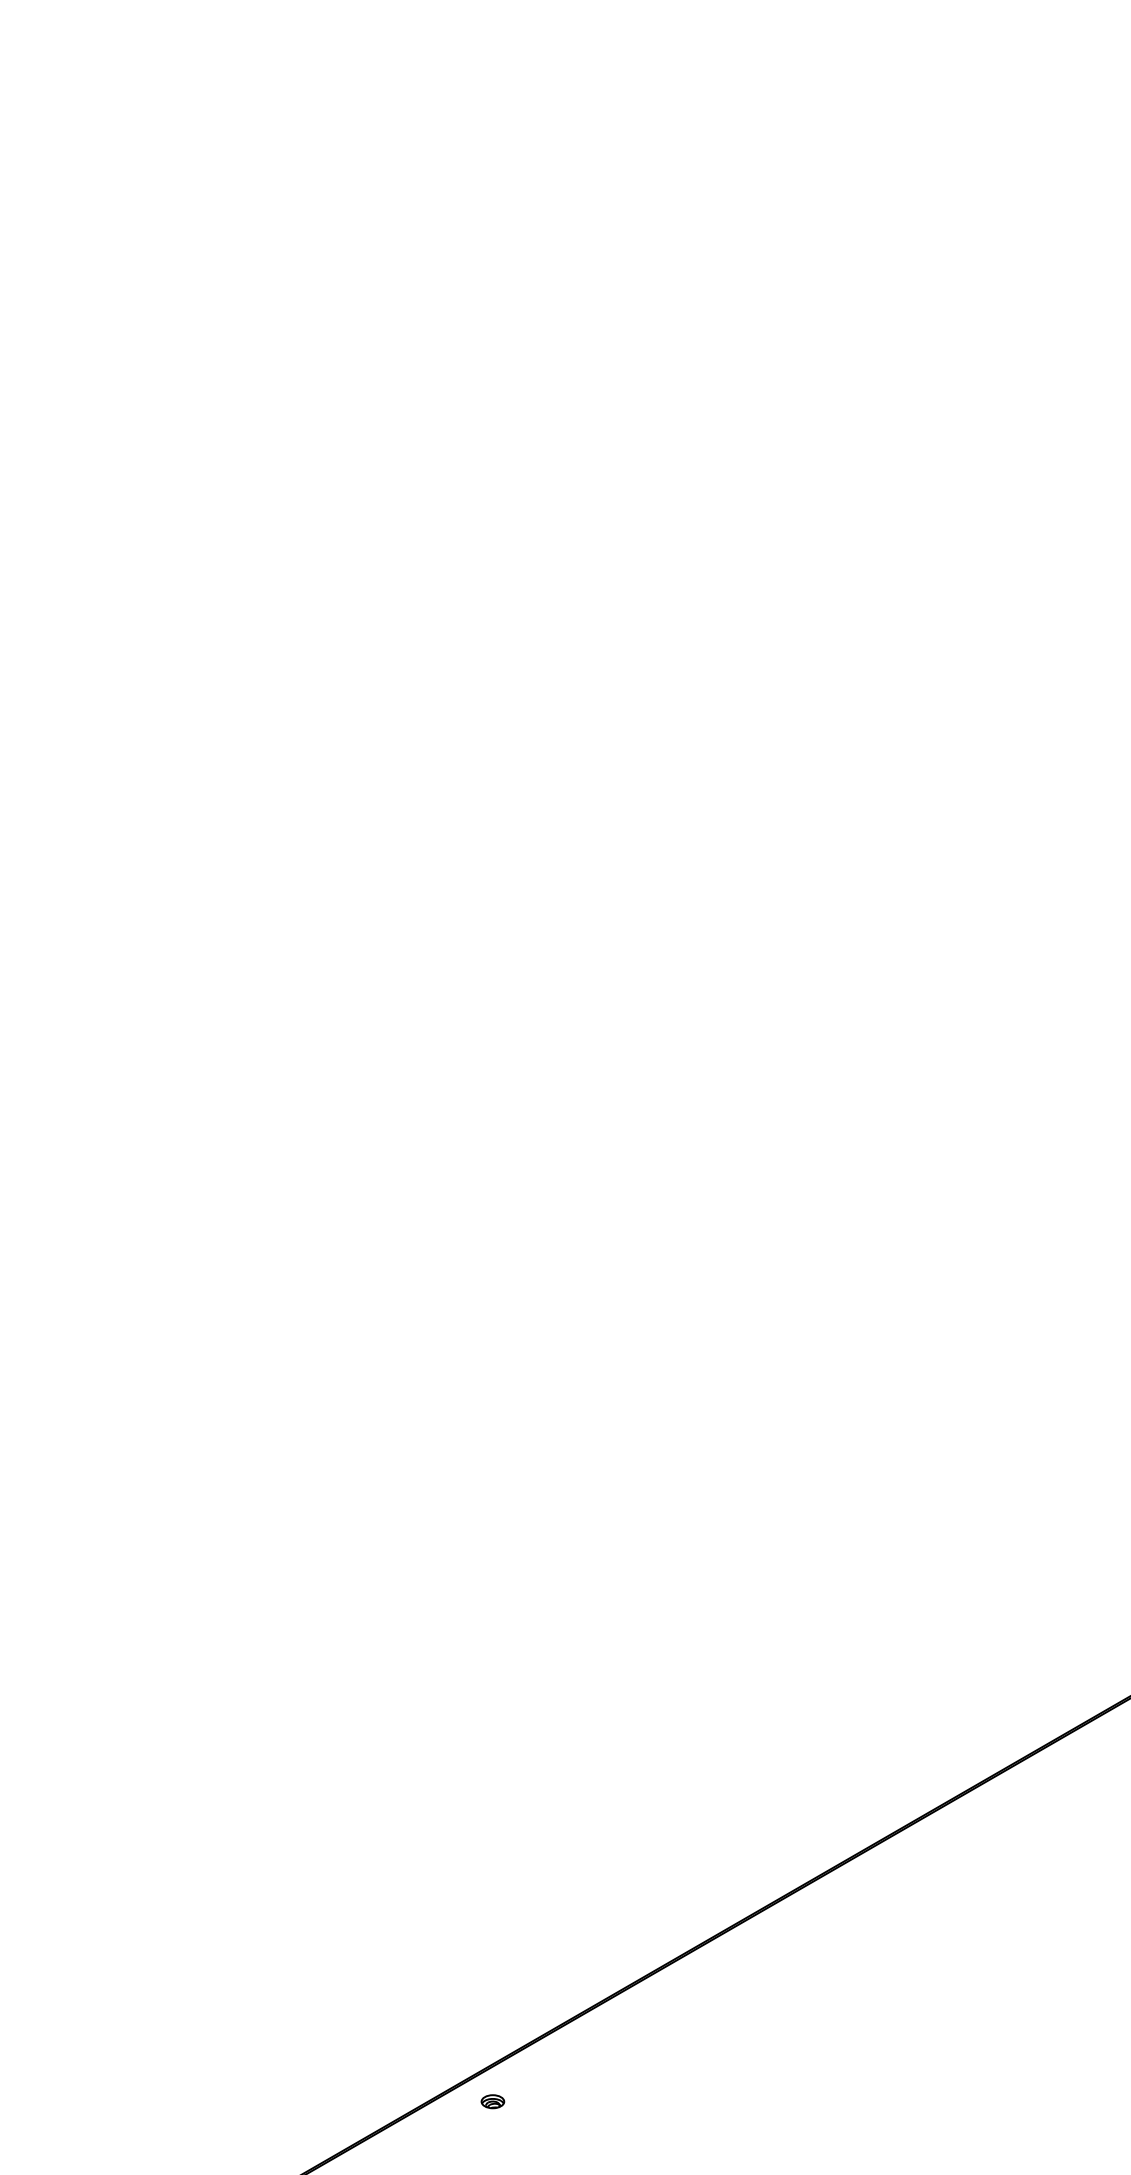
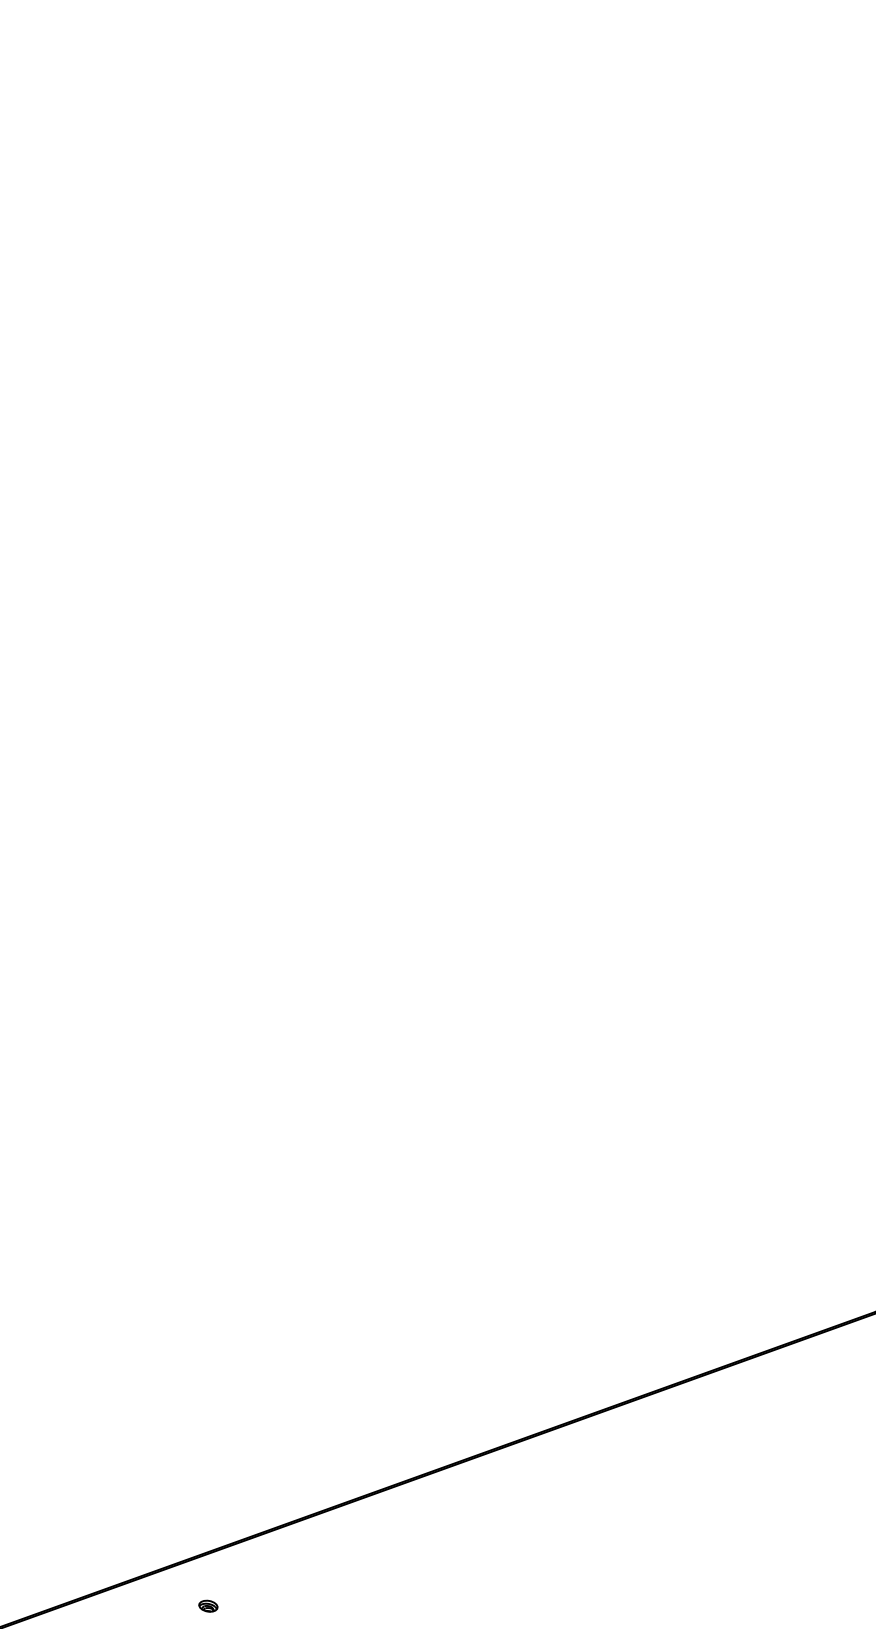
part: (492, 2101) -> (208, 1605), moved

